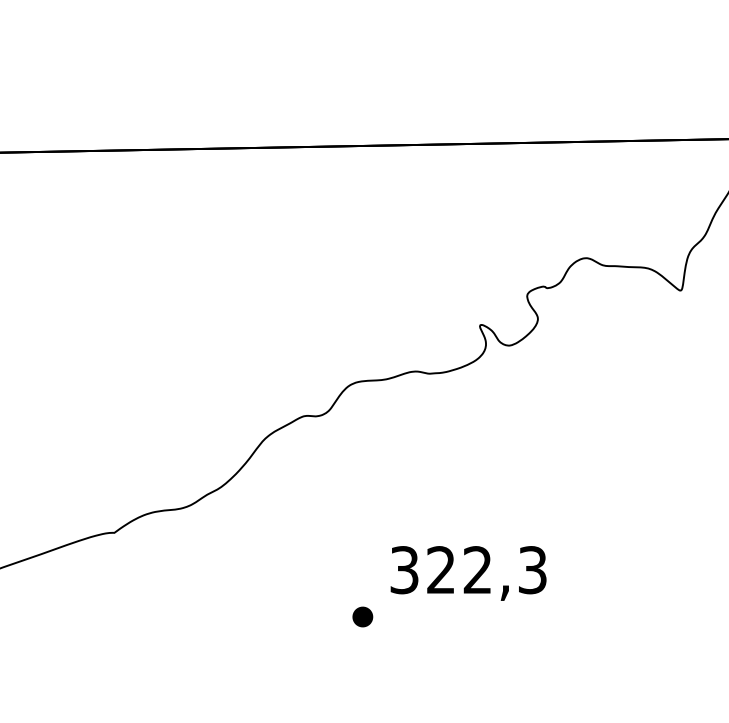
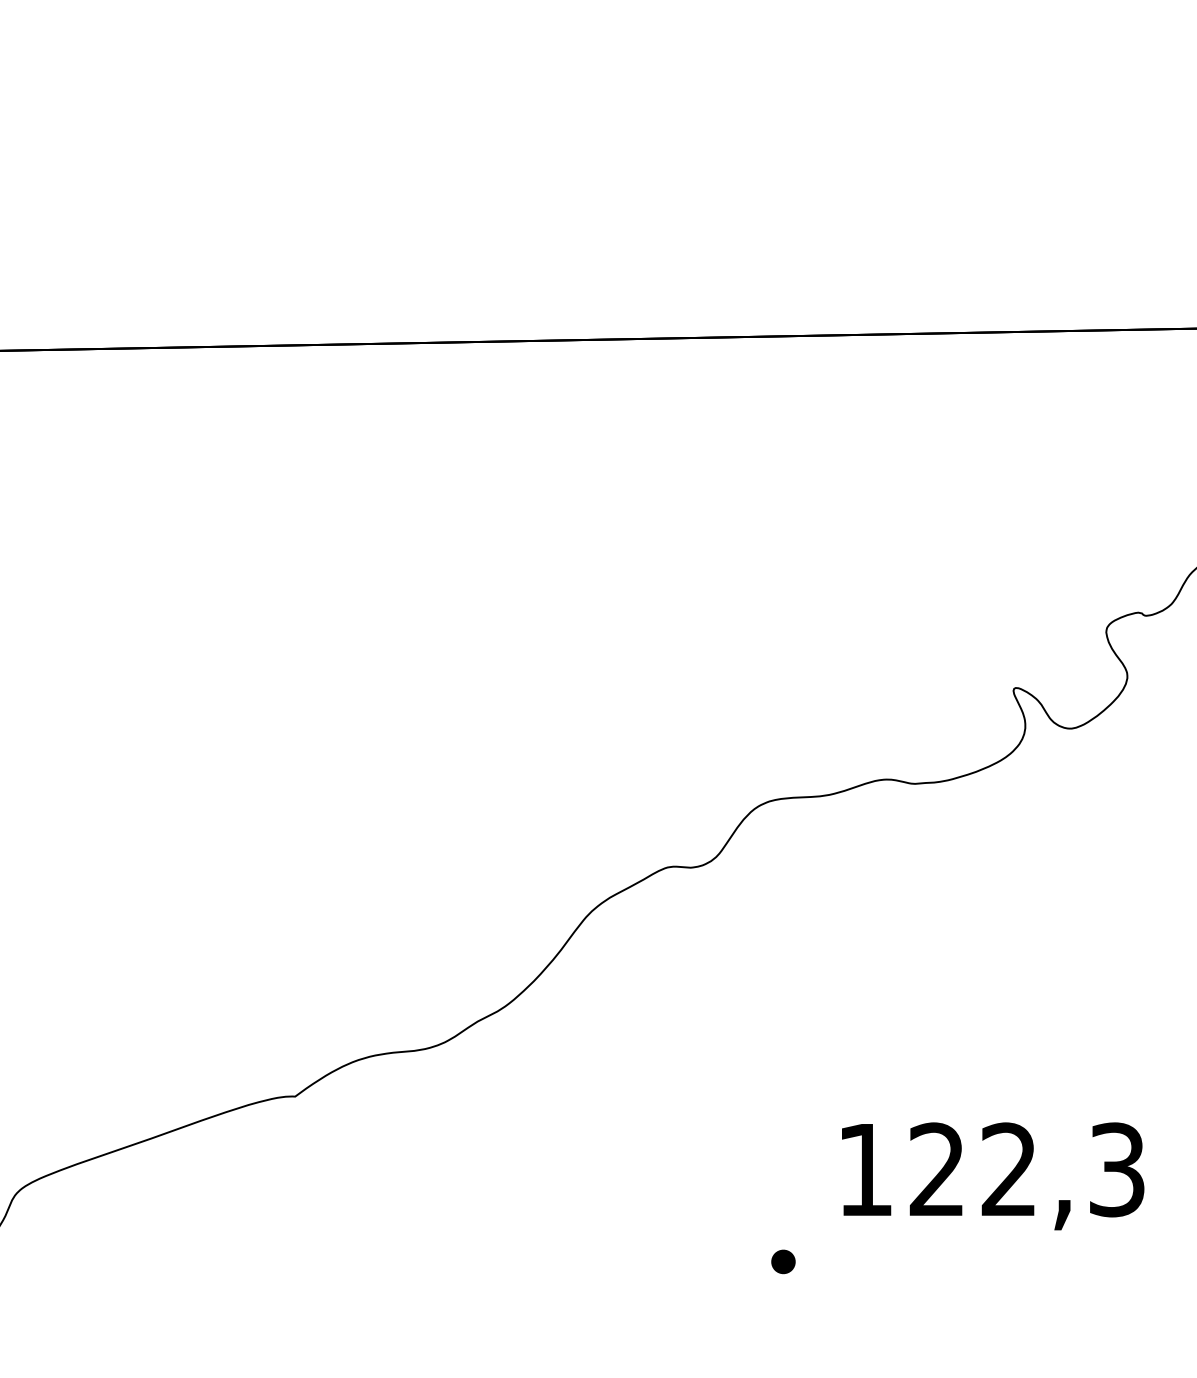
text: (404, 570) -> (865, 1170), 322,3 -> 122,3
part: (362, 616) -> (782, 1260), size x0.6

